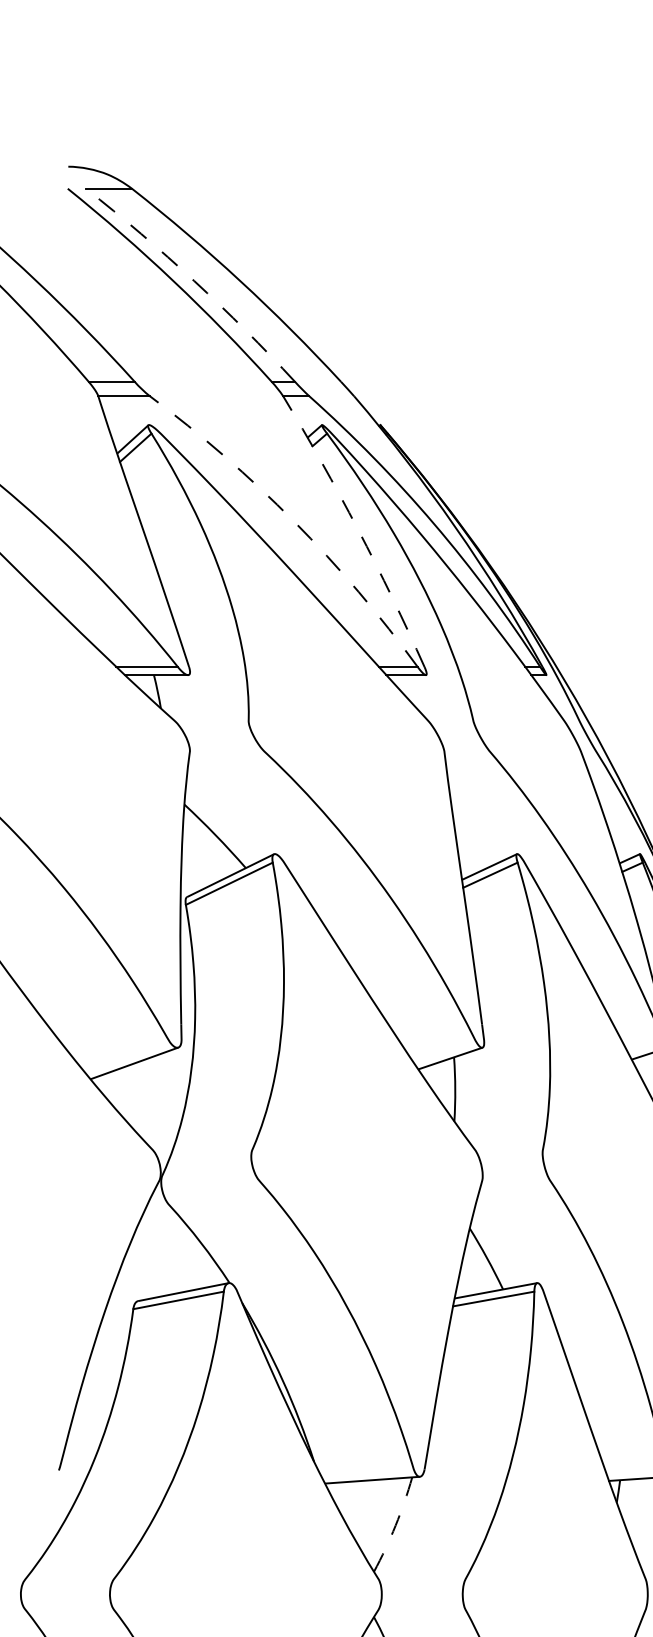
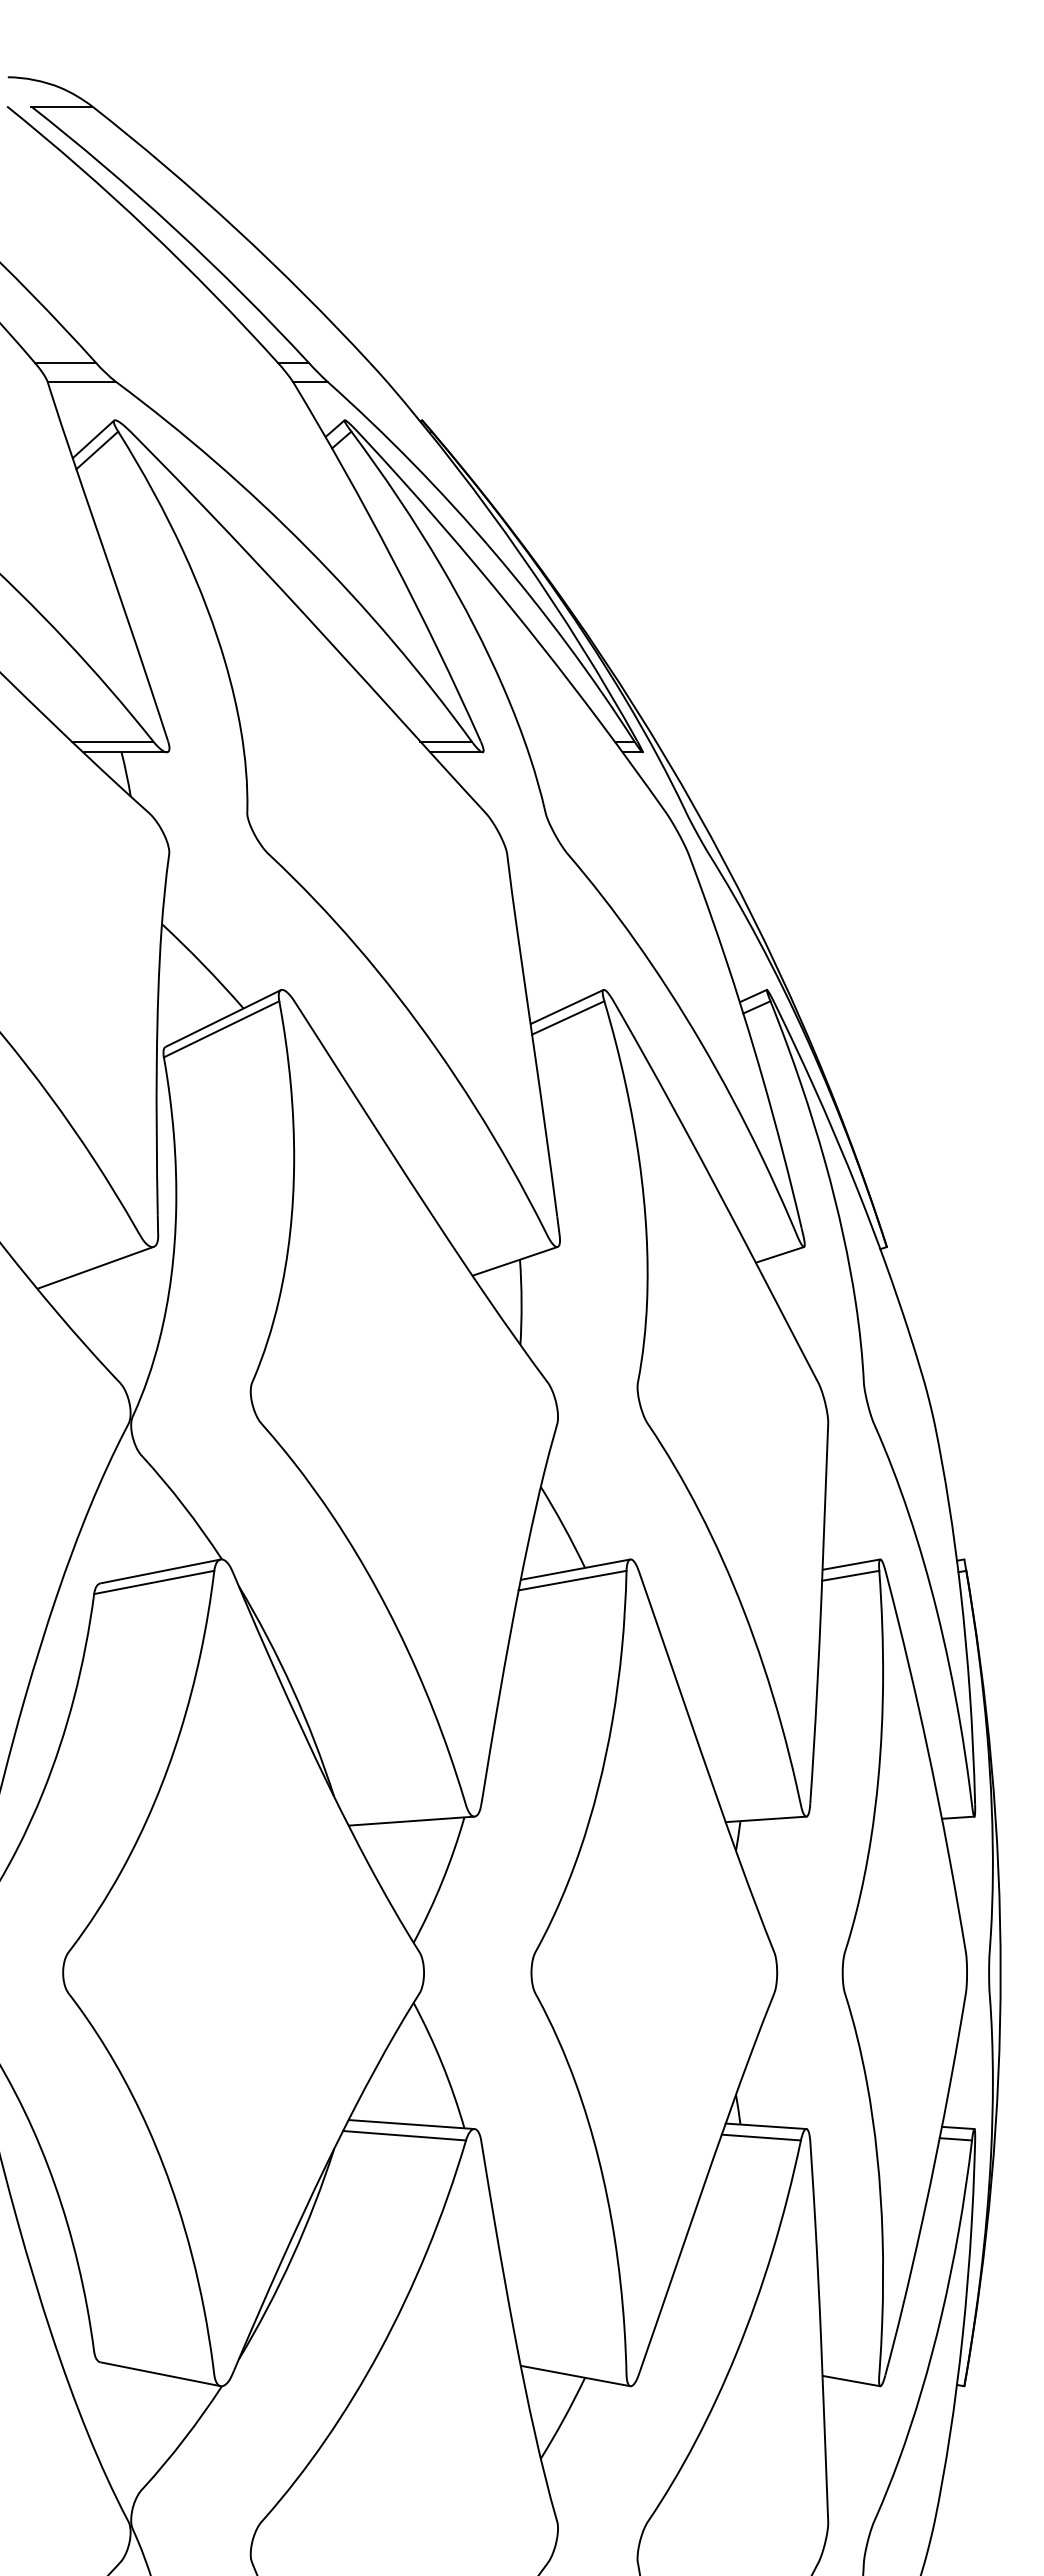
arc: (194, 281) -> (175, 229), dashed -> solid
arc: (294, 521) -> (307, 548), dashed -> solid
arc: (358, 529) -> (392, 558), dashed -> solid
arc: (395, 1525) -> (442, 1881), dashed -> solid

